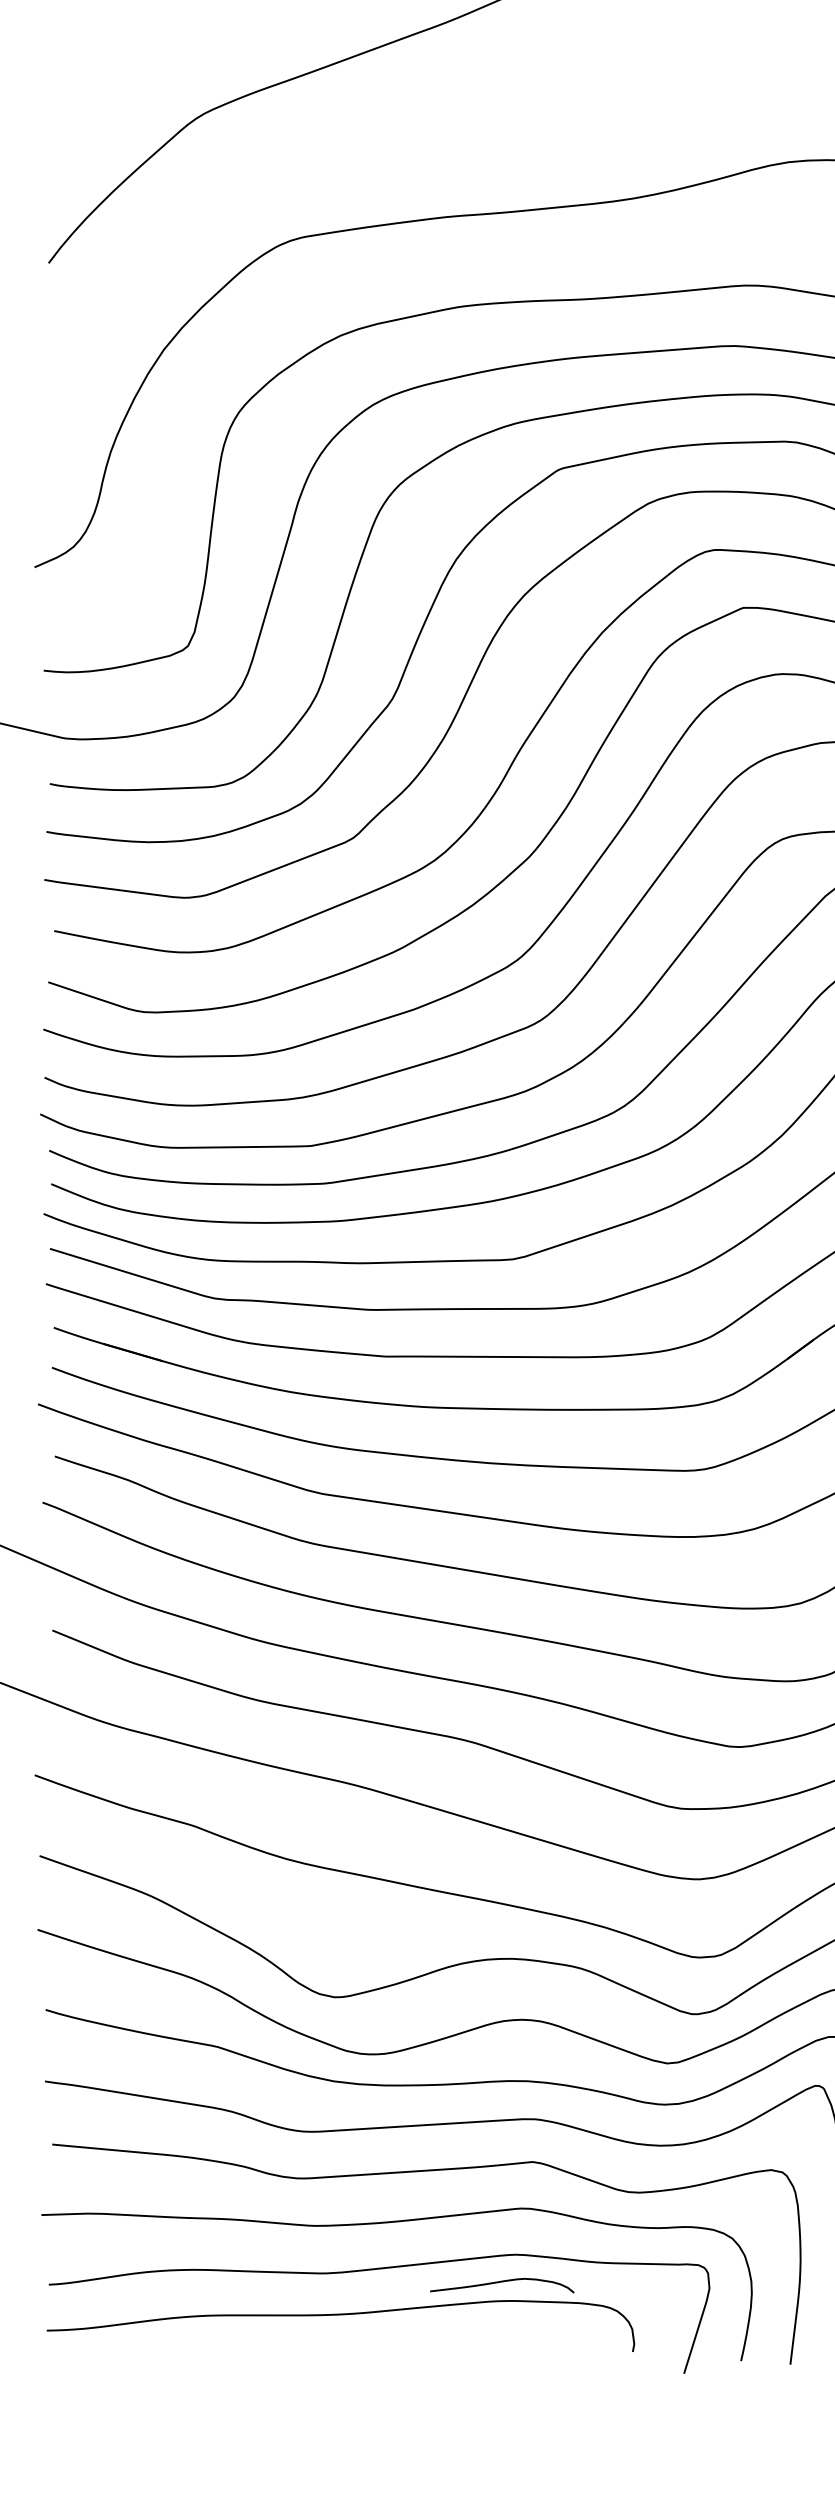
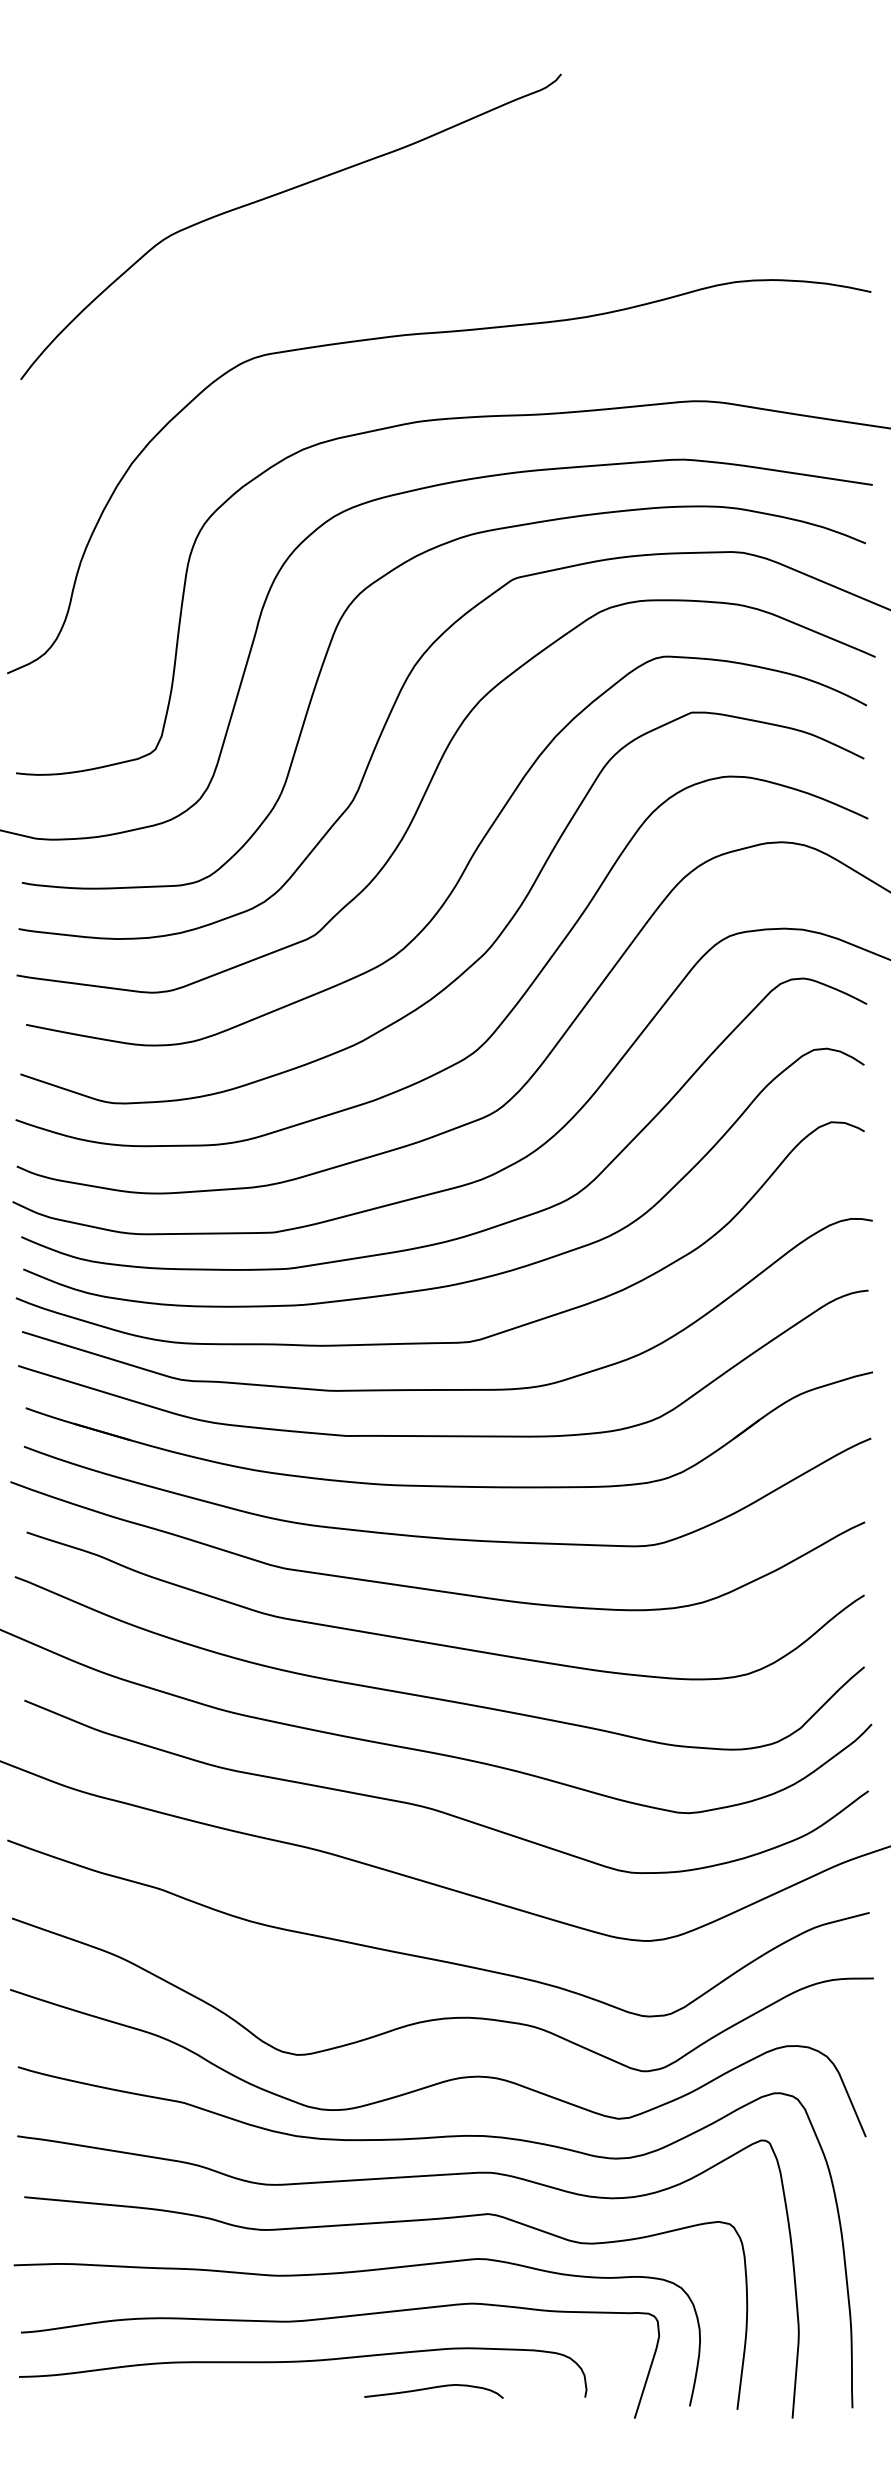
curve: (501, 2282) -> (433, 2388), moved

